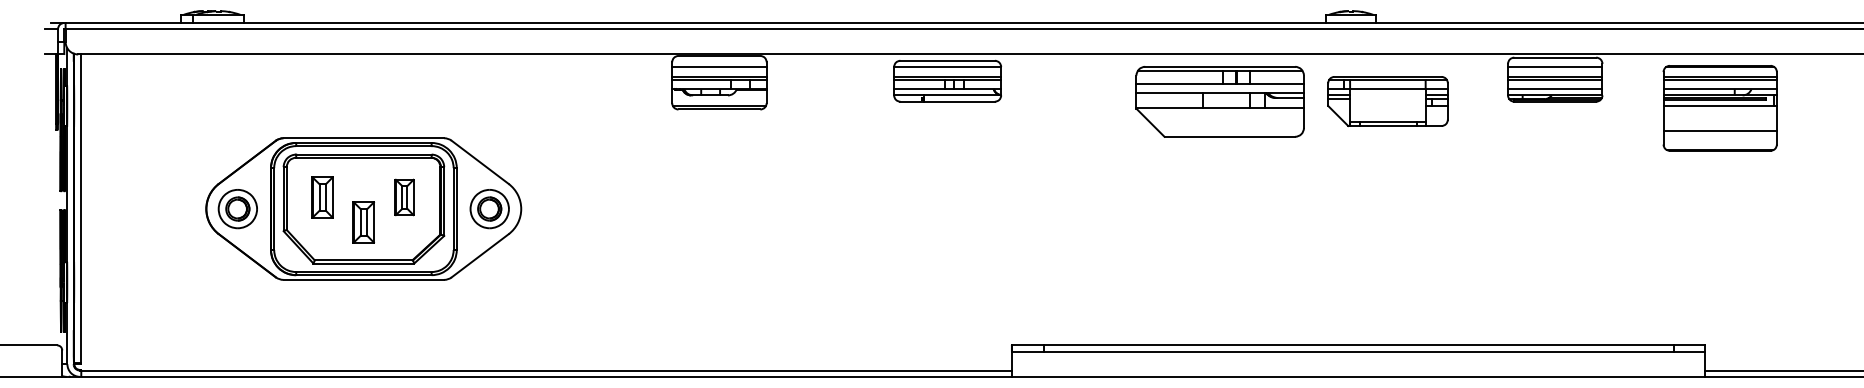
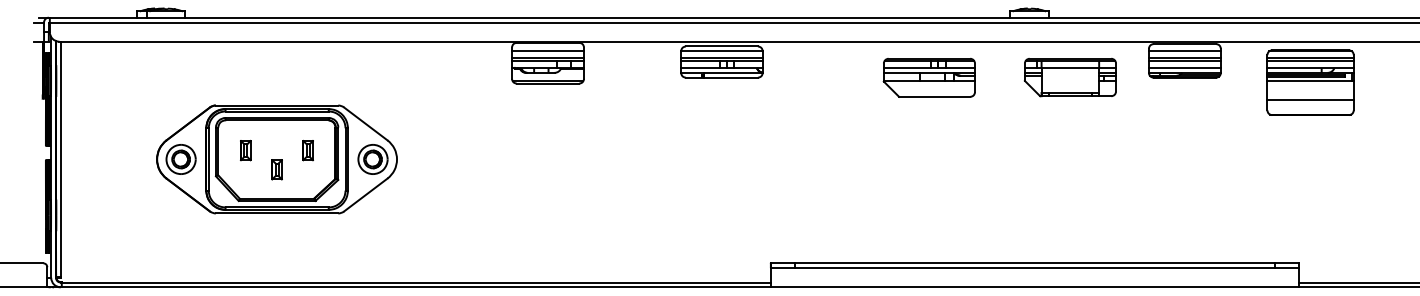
part: (1218, 101) -> (928, 77), size x0.71
part: (1386, 101) -> (1069, 77), moved
part: (322, 197) -> (245, 150), size x0.62
part: (403, 197) -> (307, 150), size x0.71
part: (363, 222) -> (276, 169), size x0.62

